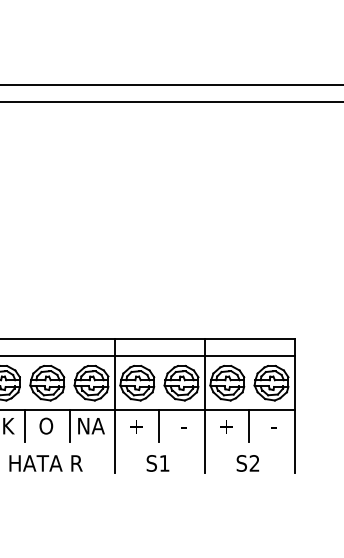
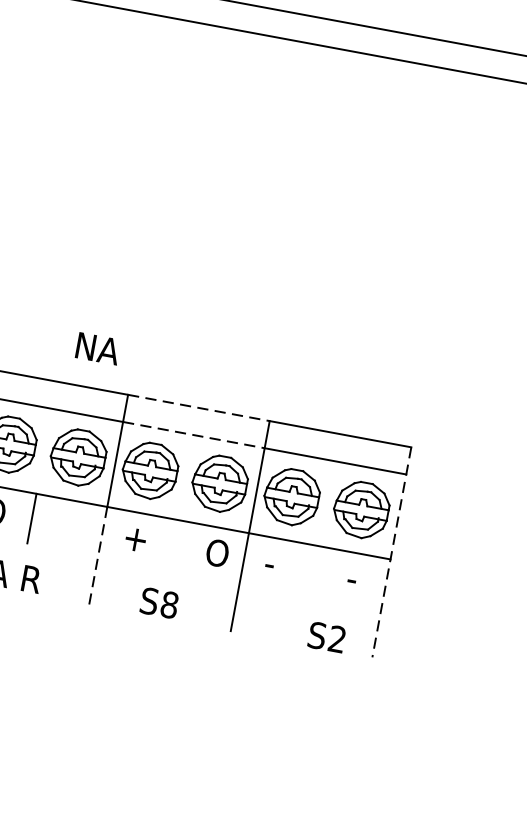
line: (160, 339) -> (199, 408), solid -> dashed
line: (160, 356) -> (194, 435), solid -> dashed
line: (295, 405) -> (392, 552), solid -> dashed
line: (159, 425) -> (172, 543), removed
text: (187, 425) -> (216, 551), - -> O
line: (249, 425) -> (314, 570), removed
text: (91, 426) -> (98, 349), moved
text: (225, 426) -> (276, 564), + -> -
line: (115, 441) -> (98, 556), solid -> dashed
text: (164, 463) -> (169, 605), S1 -> S8
text: (247, 463) -> (326, 637), moved

